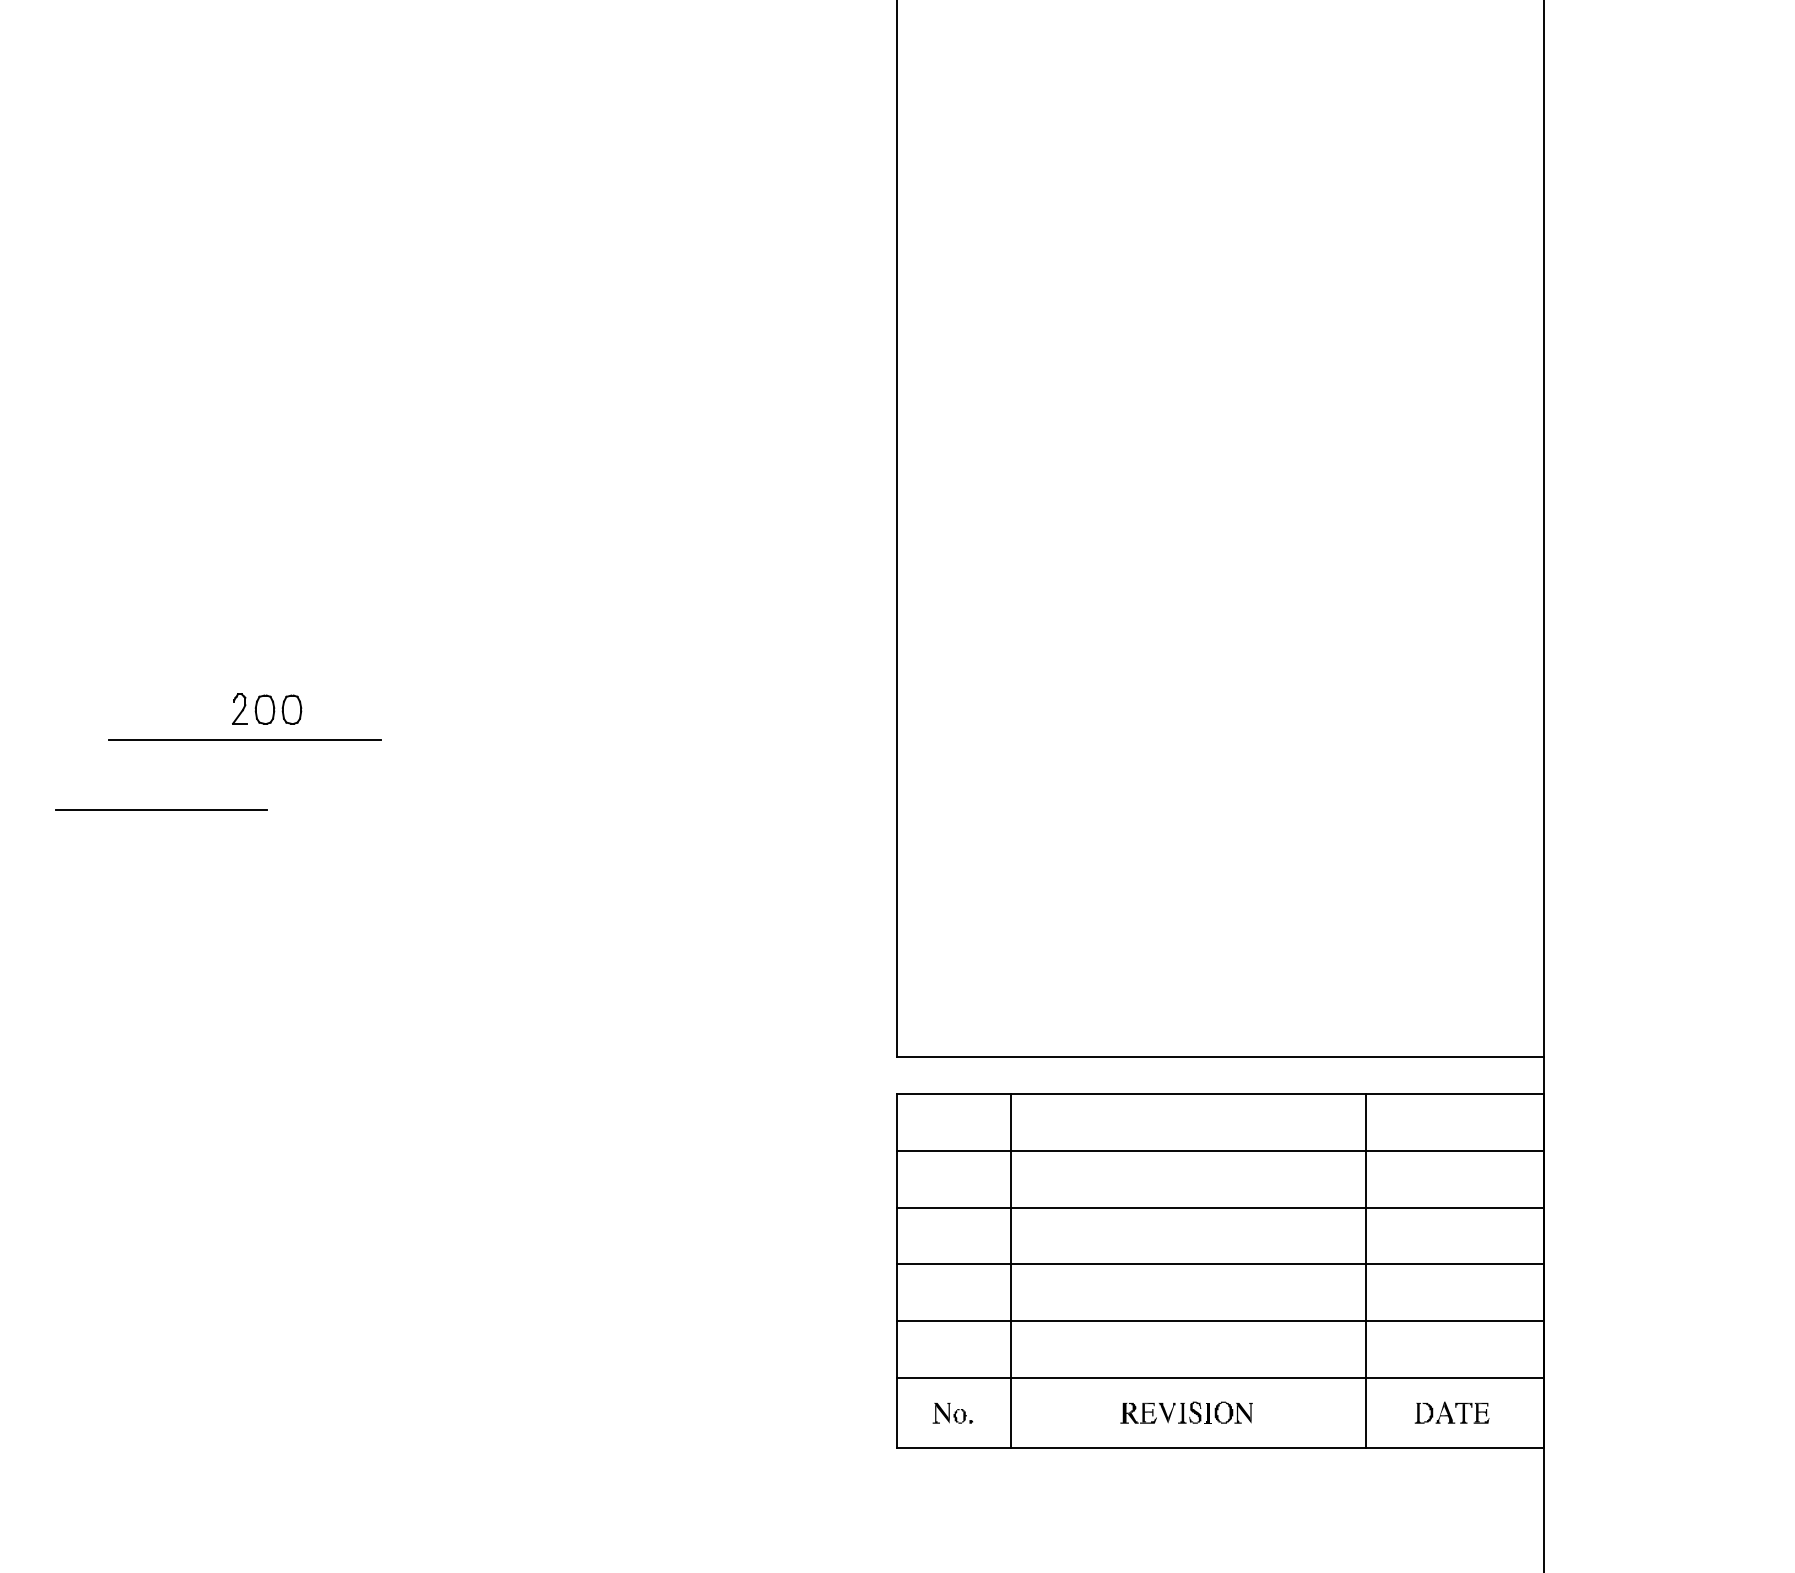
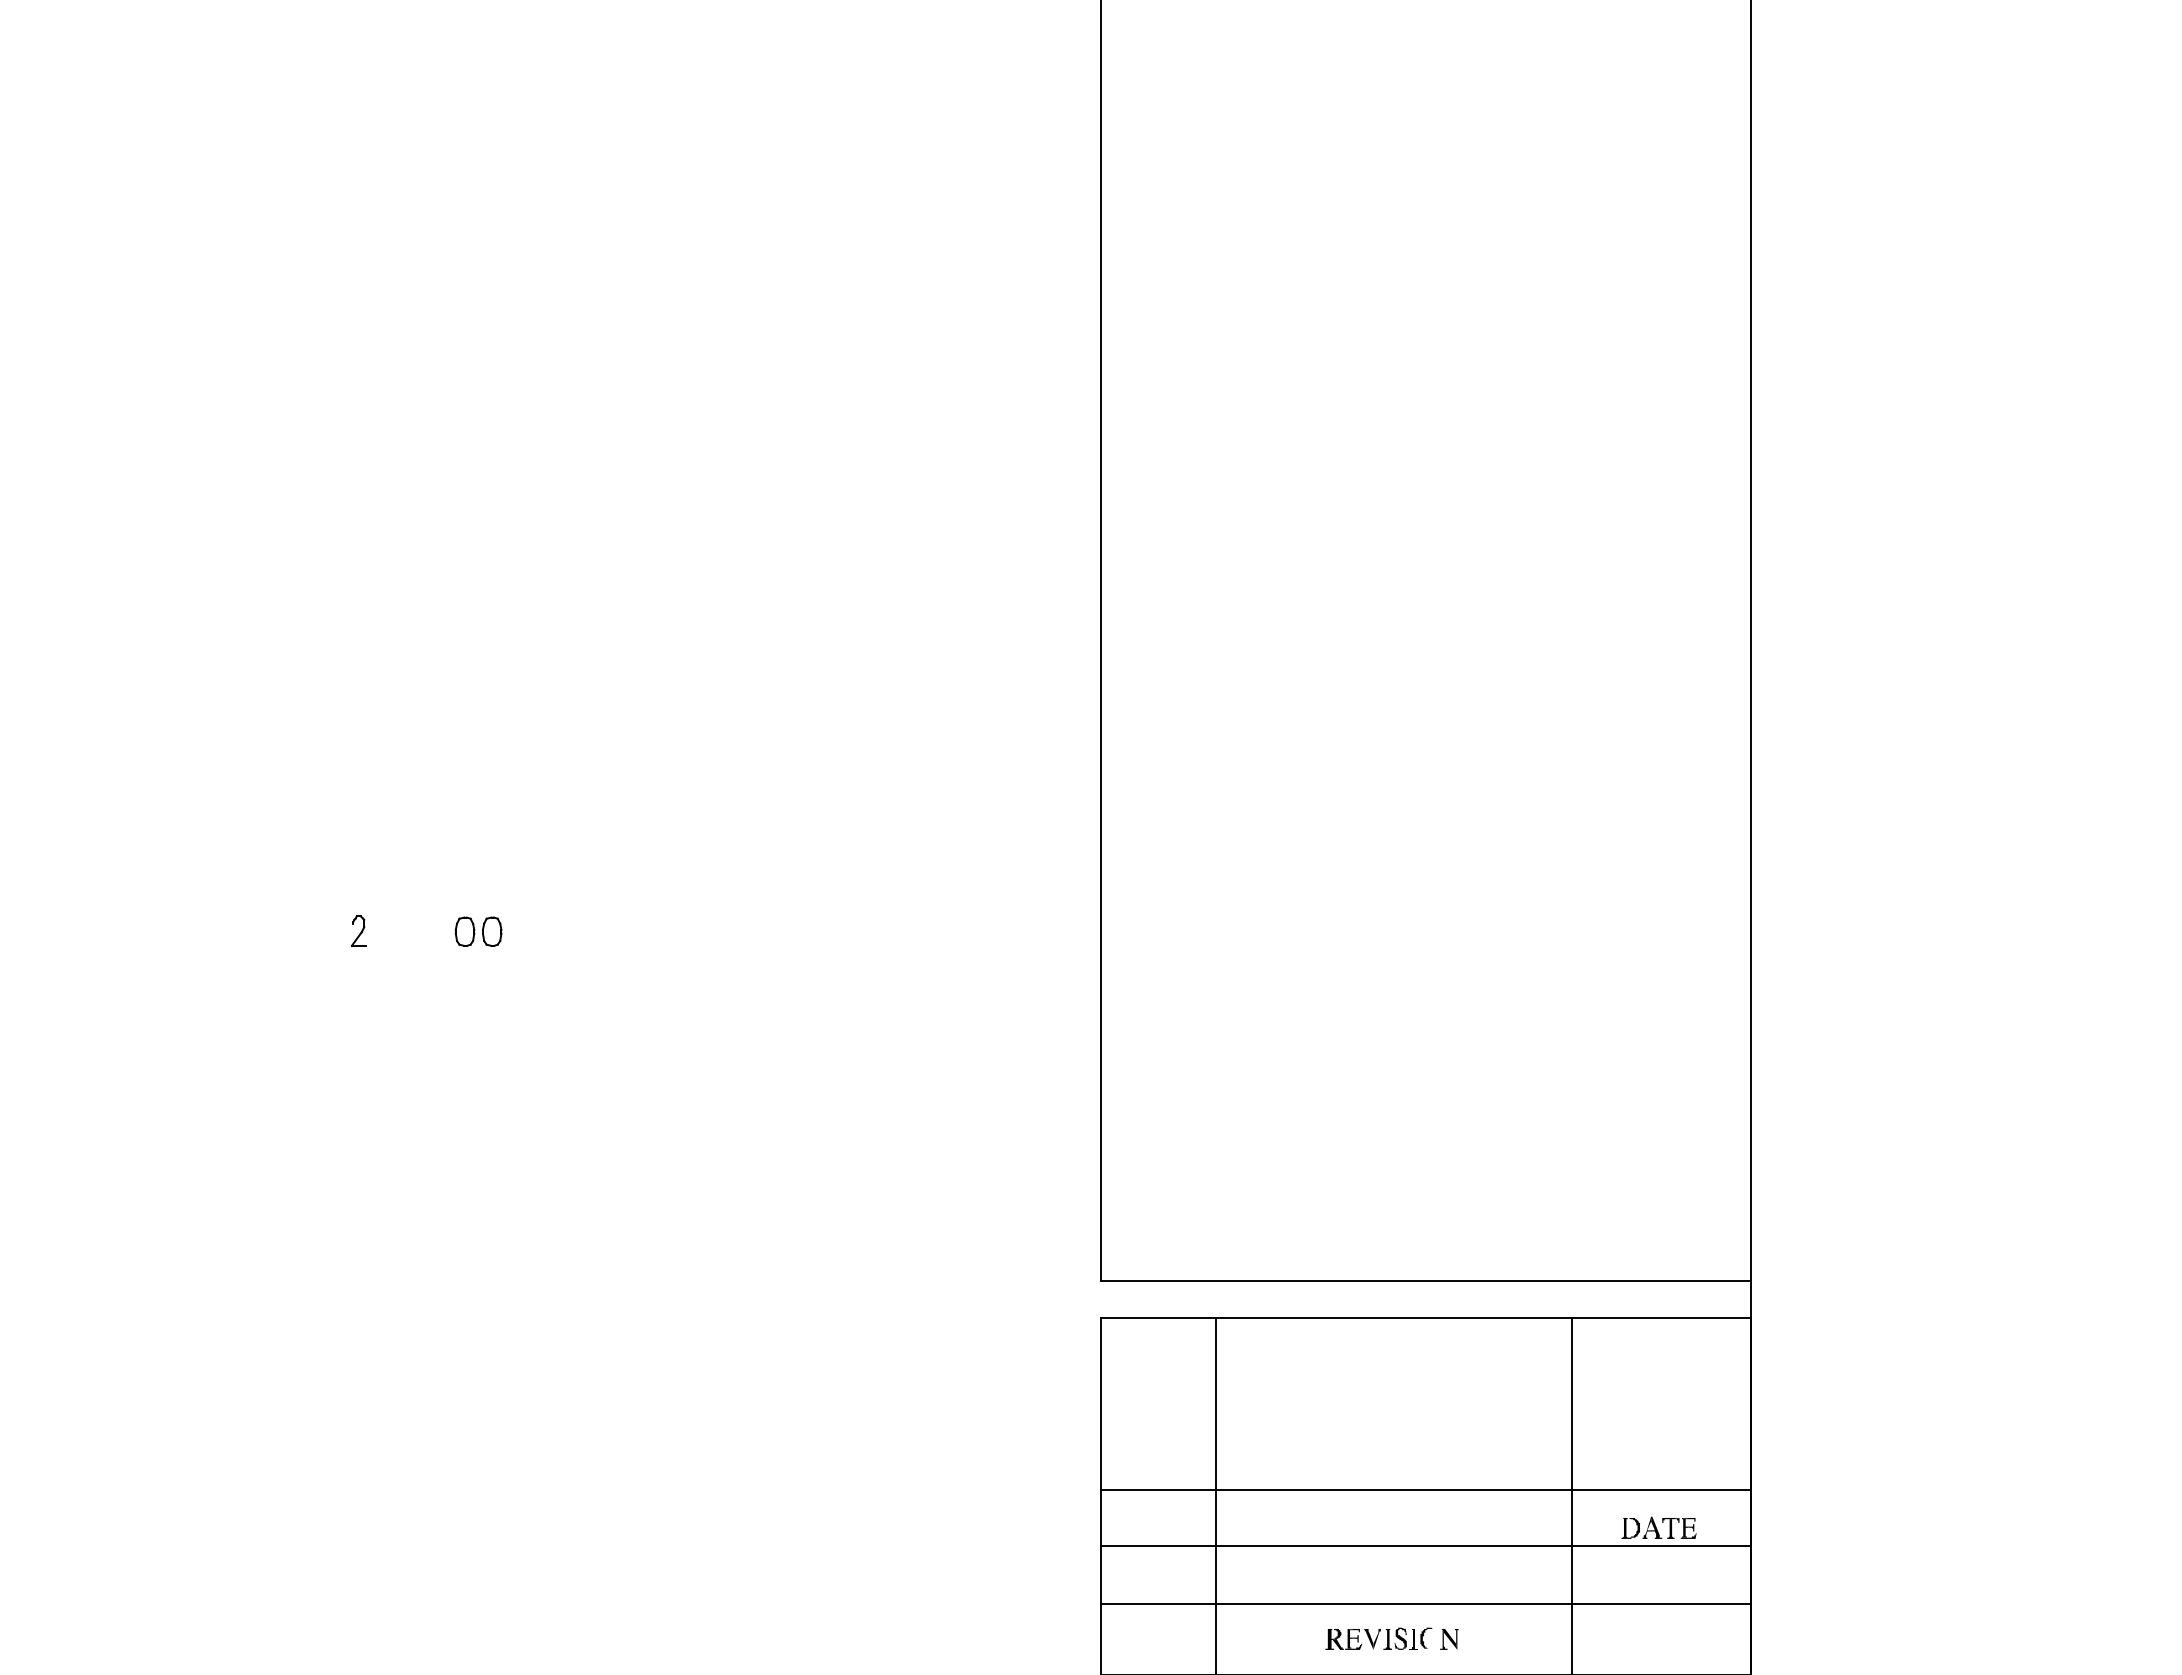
part: (239, 708) -> (358, 930), moved
line: (244, 740) -> (444, 962), removed
line: (161, 809) -> (360, 1032), removed
line: (1219, 1151) -> (1425, 1376), removed
line: (1219, 1207) -> (1425, 1432), removed
fill: (1225, 1412) -> (1431, 1638), removed
part: (1451, 1412) -> (1658, 1527), moved
part: (952, 1413) -> (1156, 1639), removed

